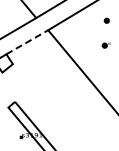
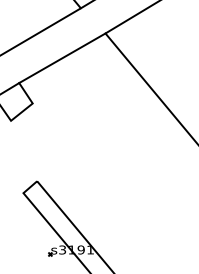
line: (27, 42) -> (62, 58), dashed -> solid

